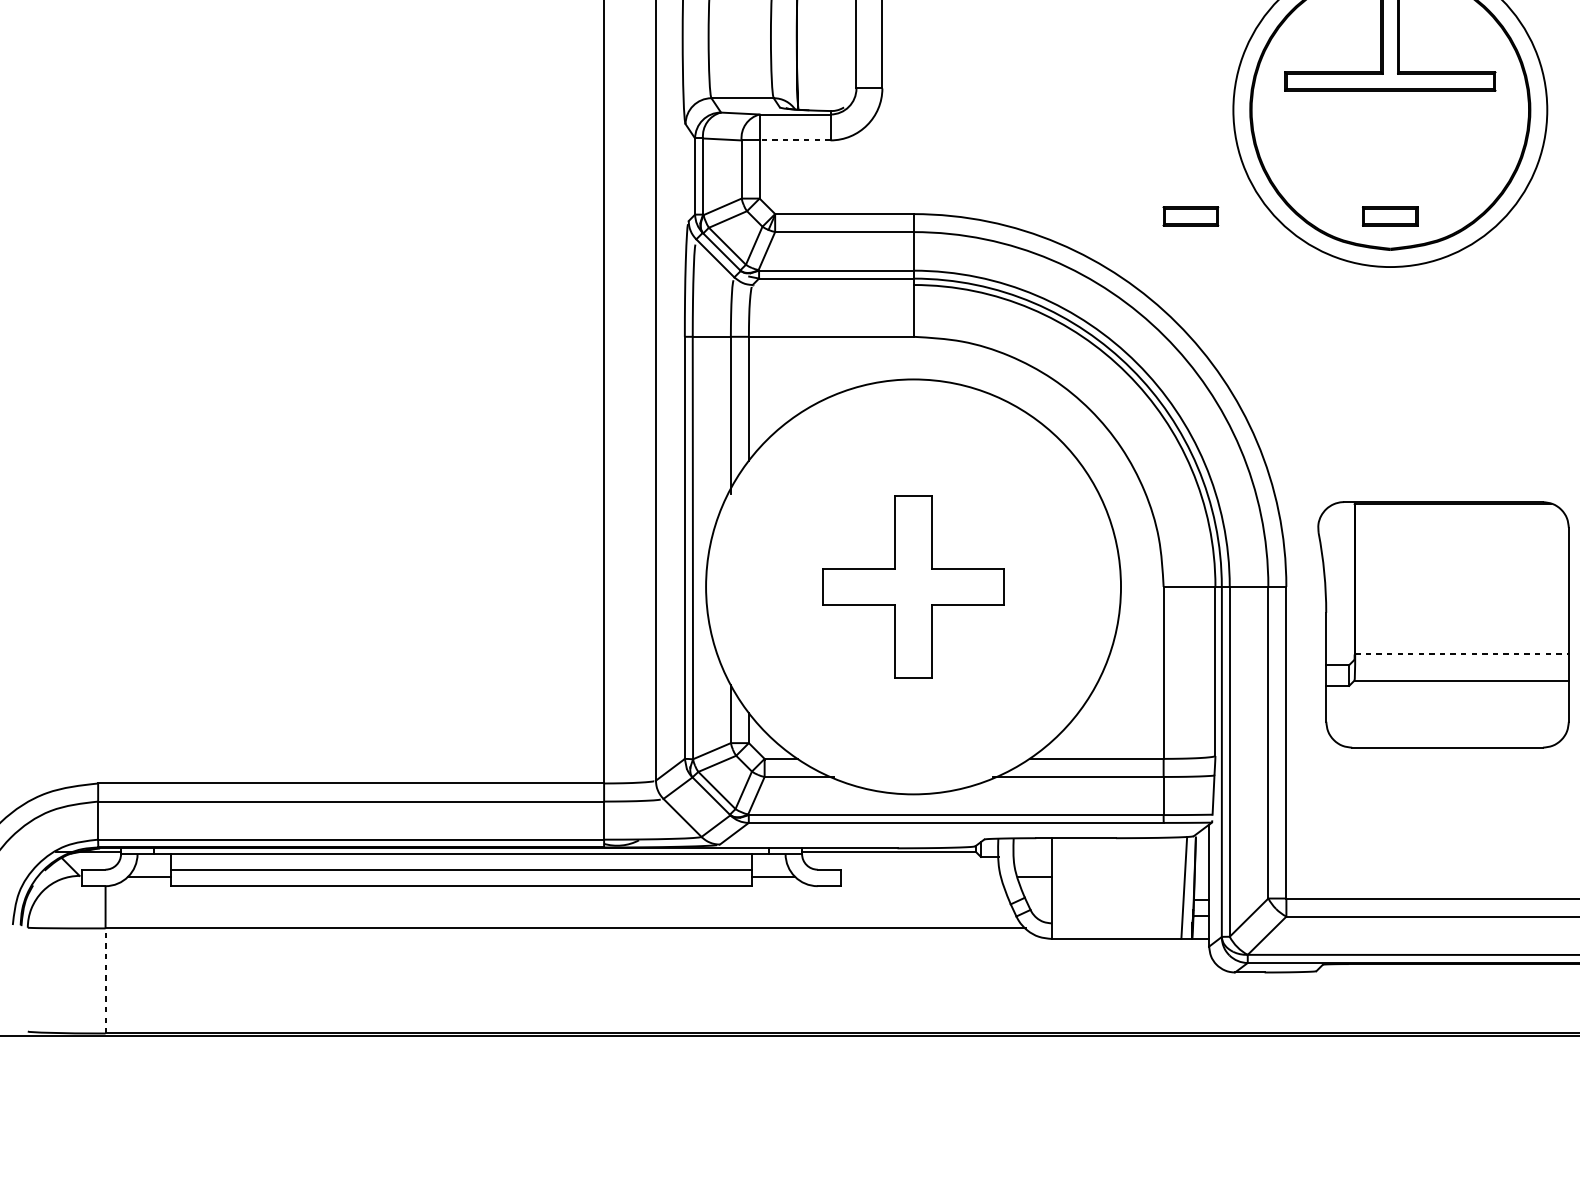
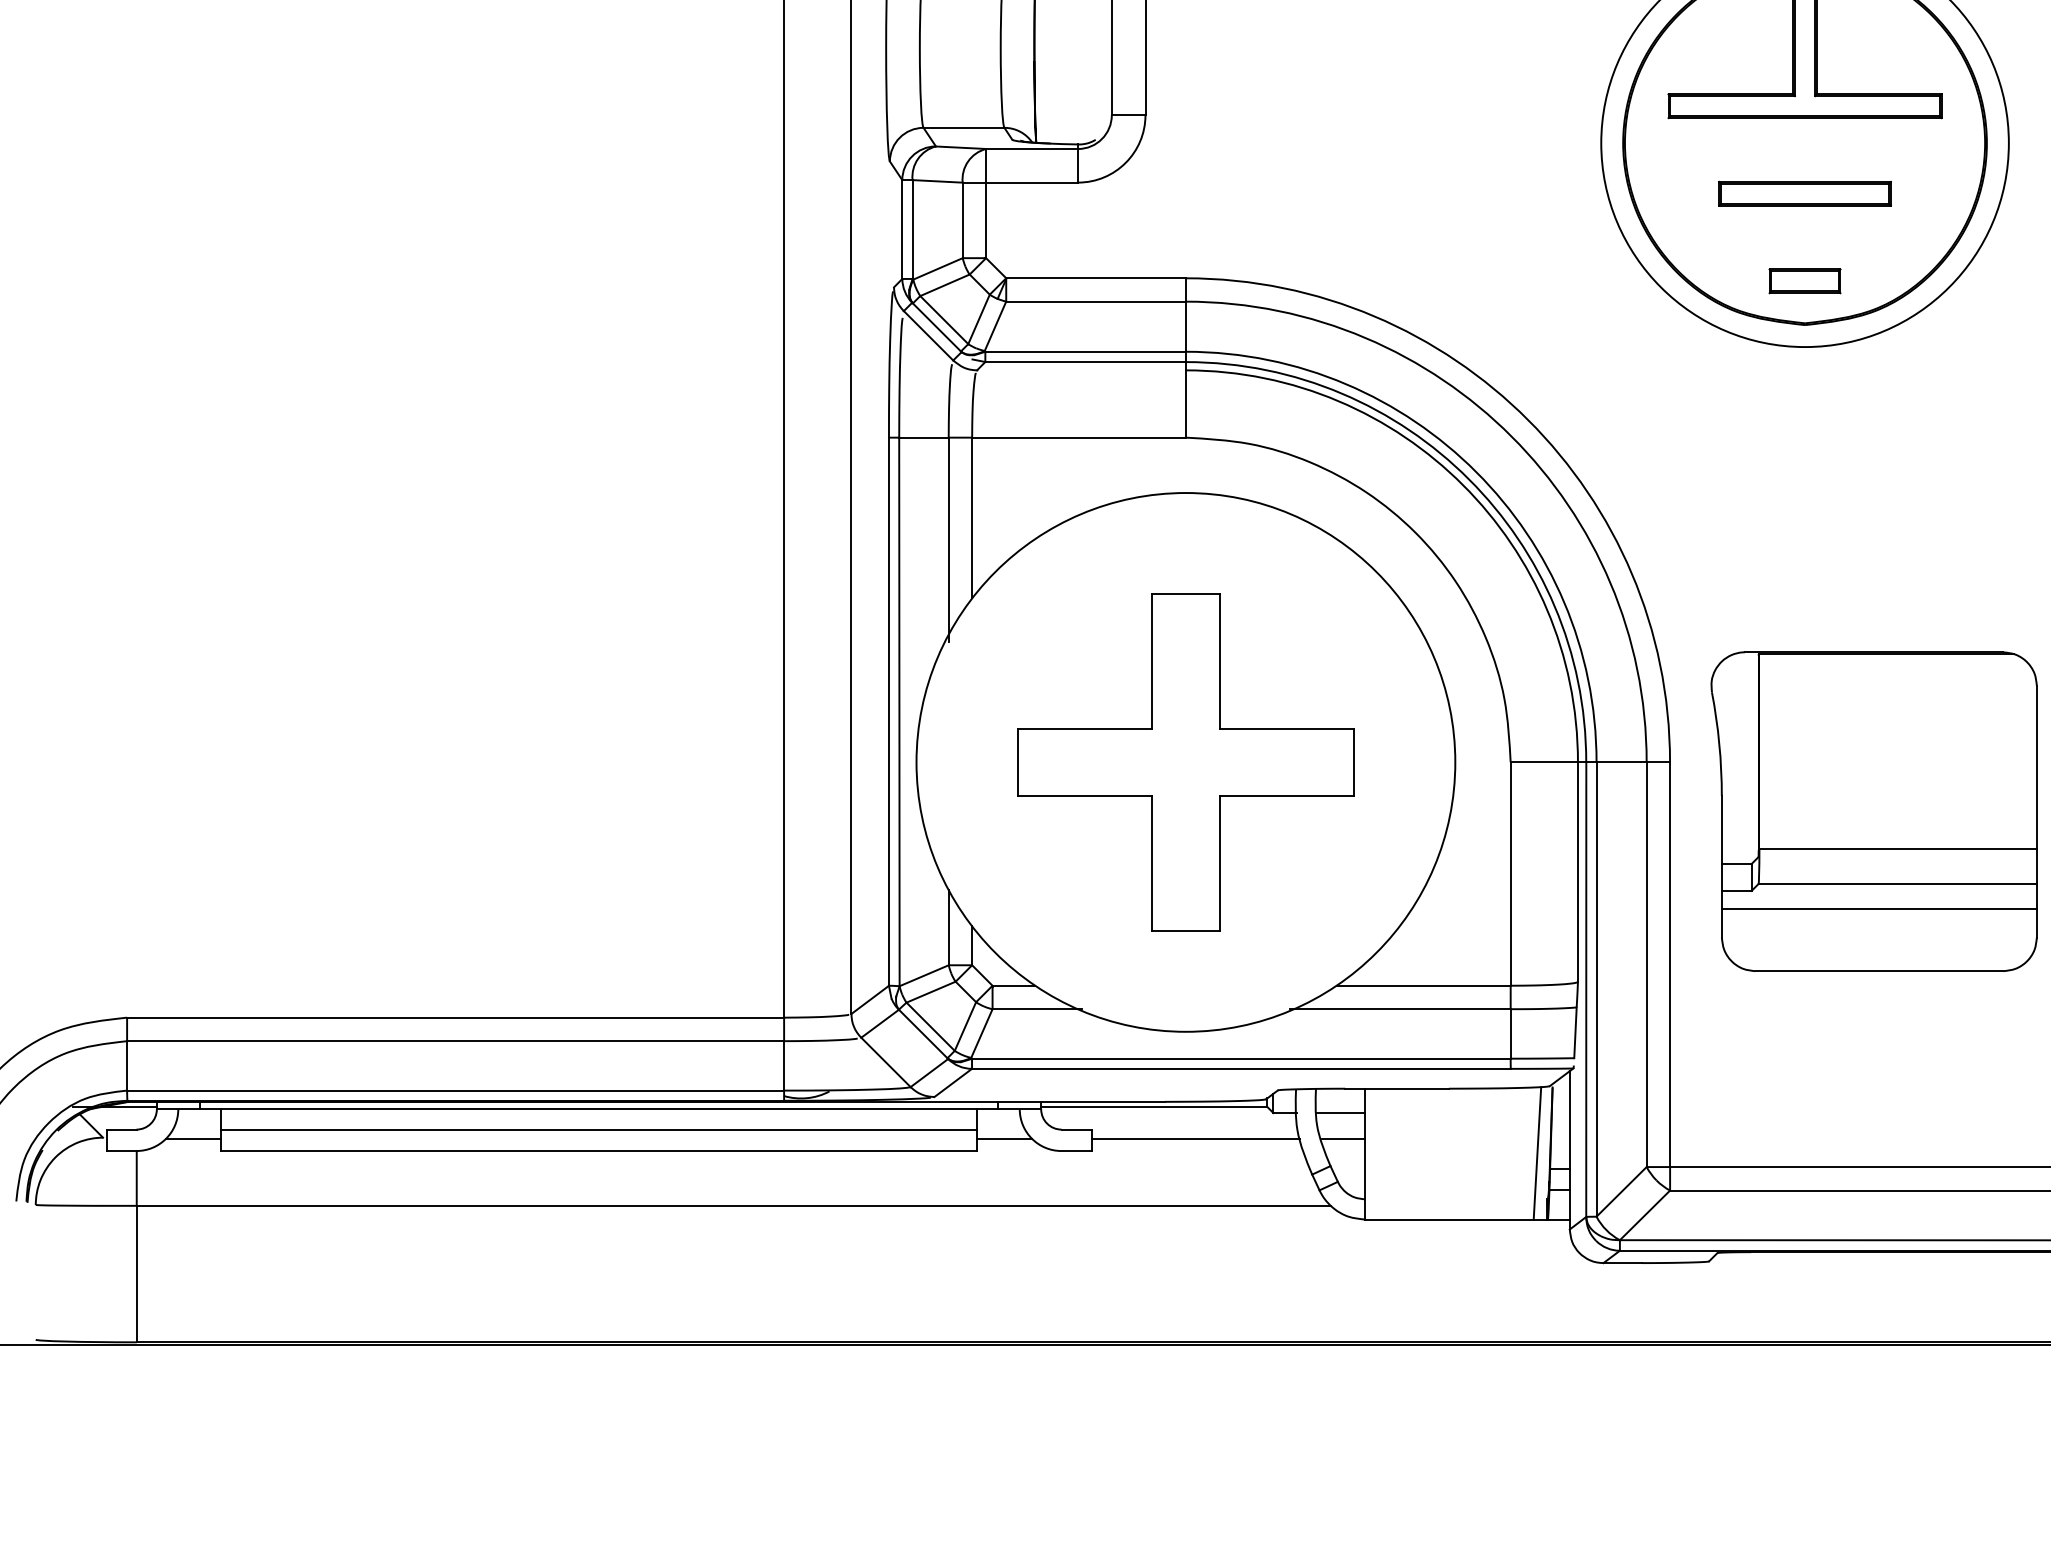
line: (794, 140) -> (1031, 182), dashed -> solid
part: (1389, 148) -> (1804, 193), added
part: (1190, 216) -> (1545, 281), removed
part: (913, 586) -> (1185, 762), size x1.43
line: (1462, 653) -> (1898, 849), dashed -> solid
line: (1446, 700) -> (1878, 909), added
line: (1032, 857) -> (1340, 1113), added
line: (920, 876) -> (1195, 1138), added
line: (105, 980) -> (136, 1273), dashed -> solid

